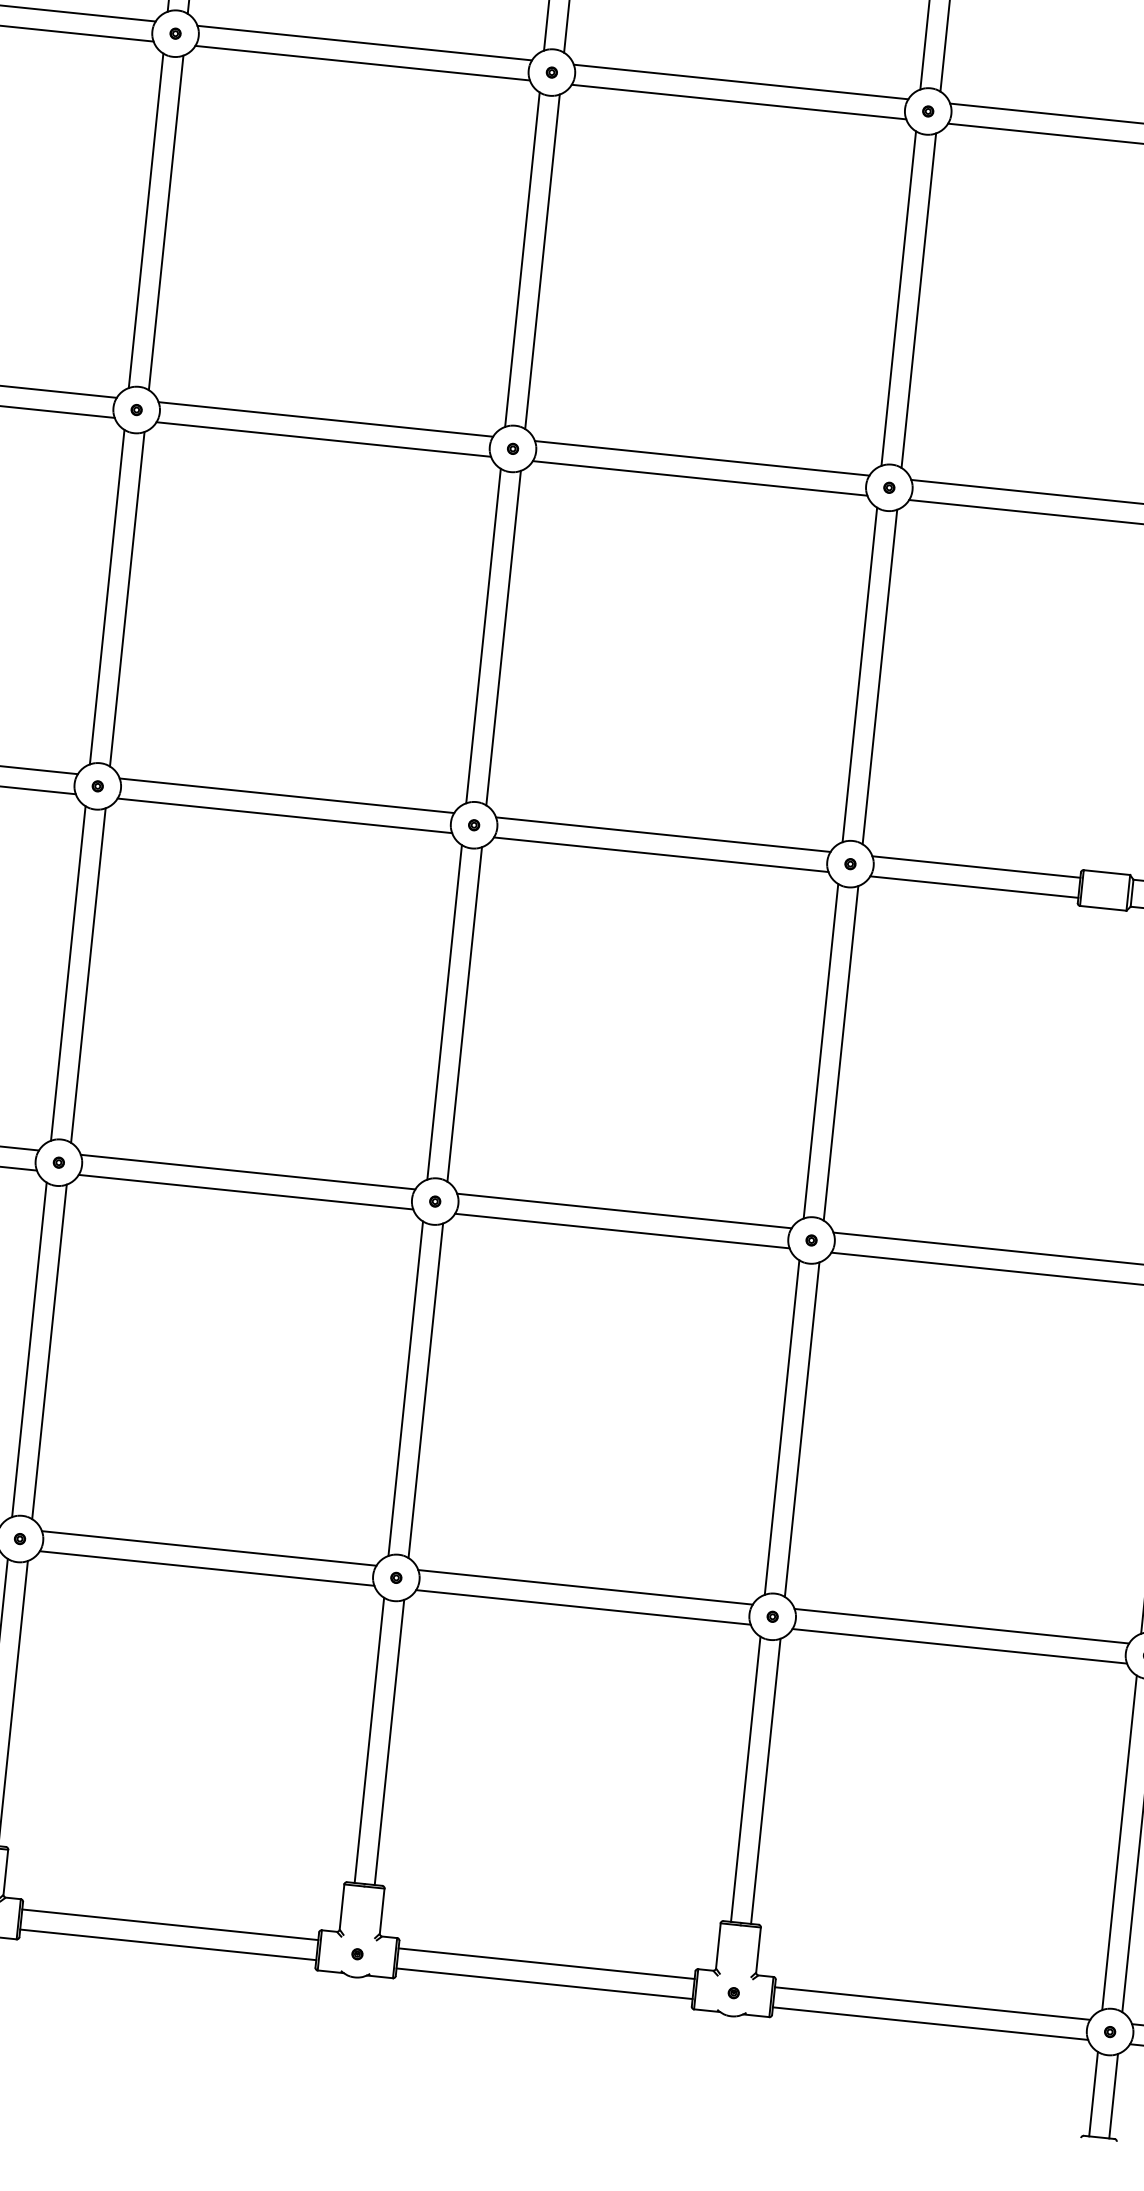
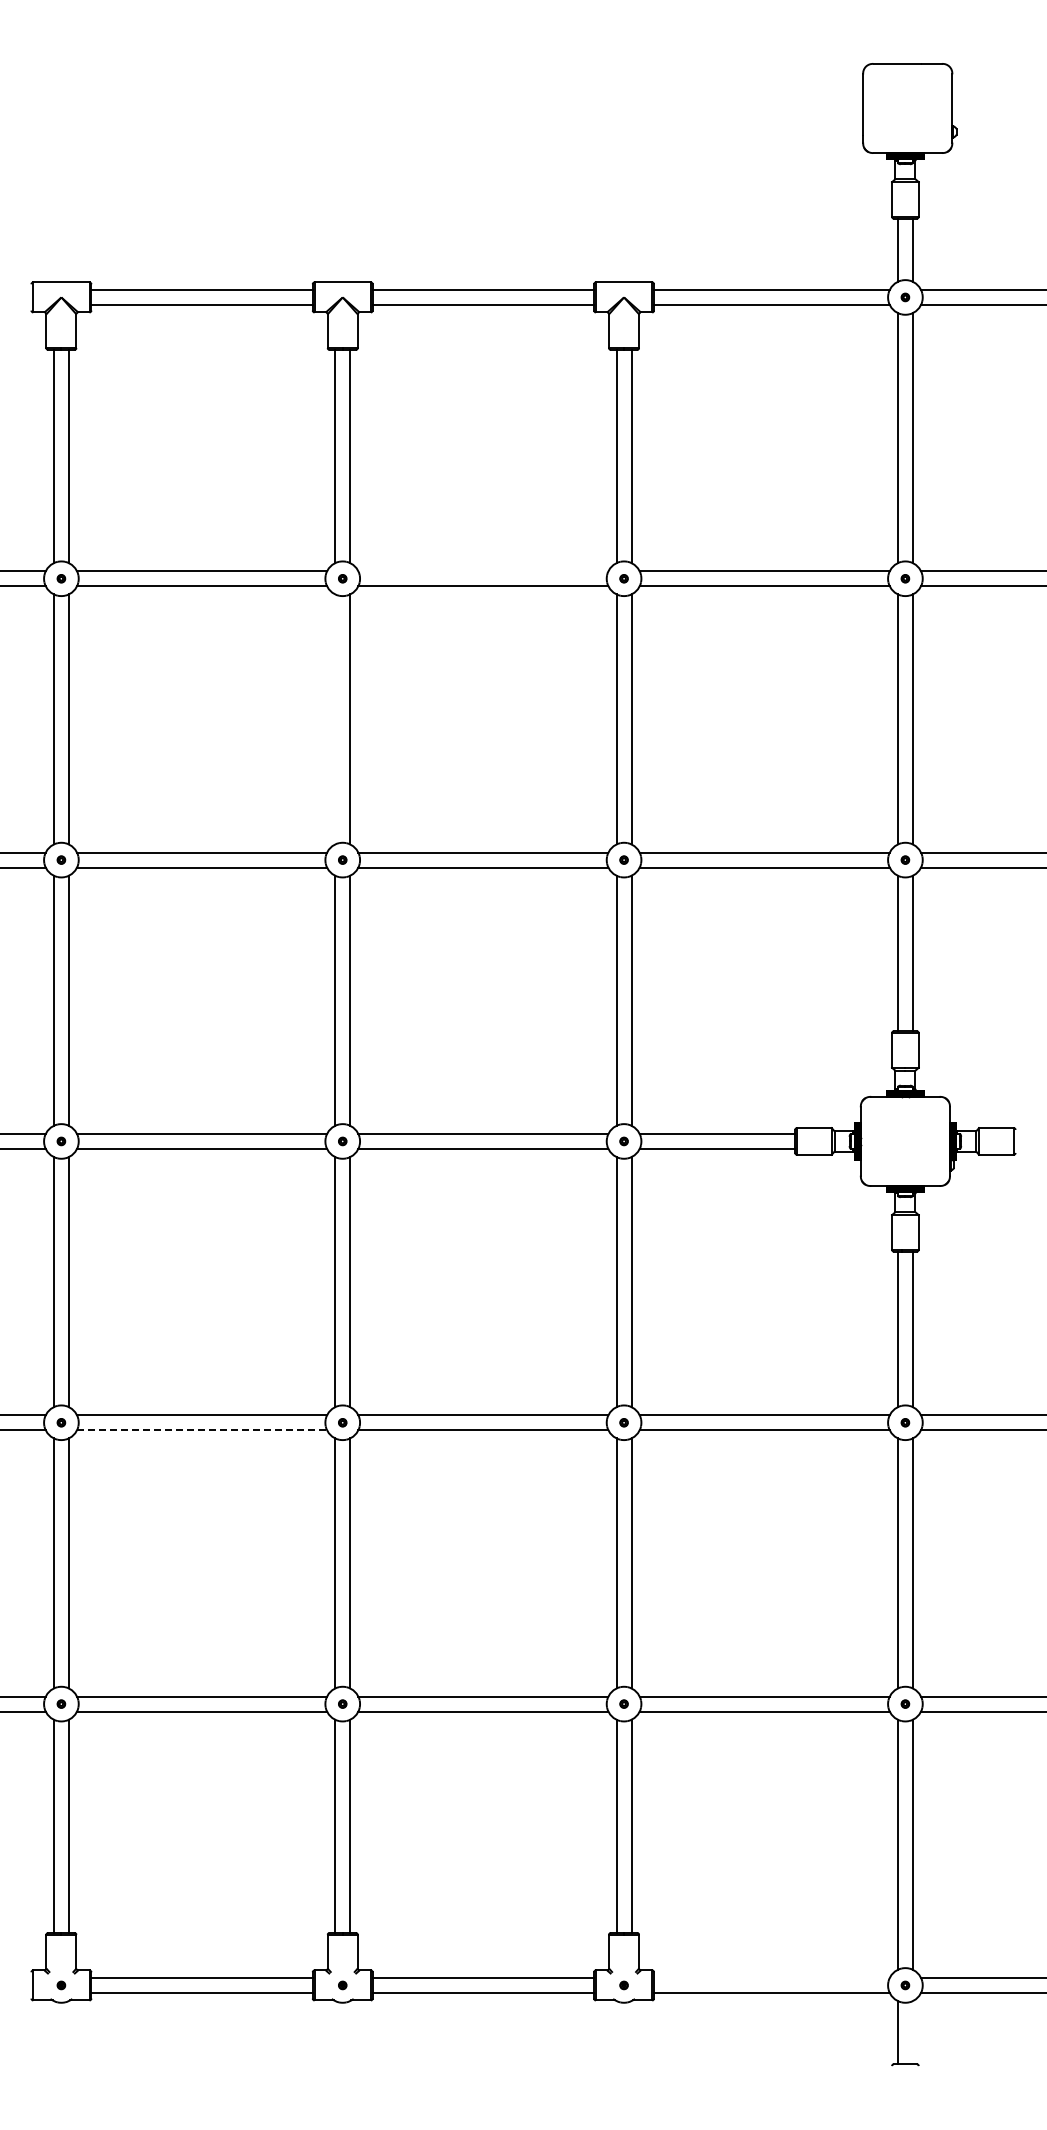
line: (741, 82) -> (483, 571), removed
line: (522, 259) -> (335, 719), removed
line: (246, 1192) -> (202, 1430), solid -> dashed
line: (932, 2002) -> (771, 1977), removed
line: (1113, 2095) -> (912, 2032), removed

